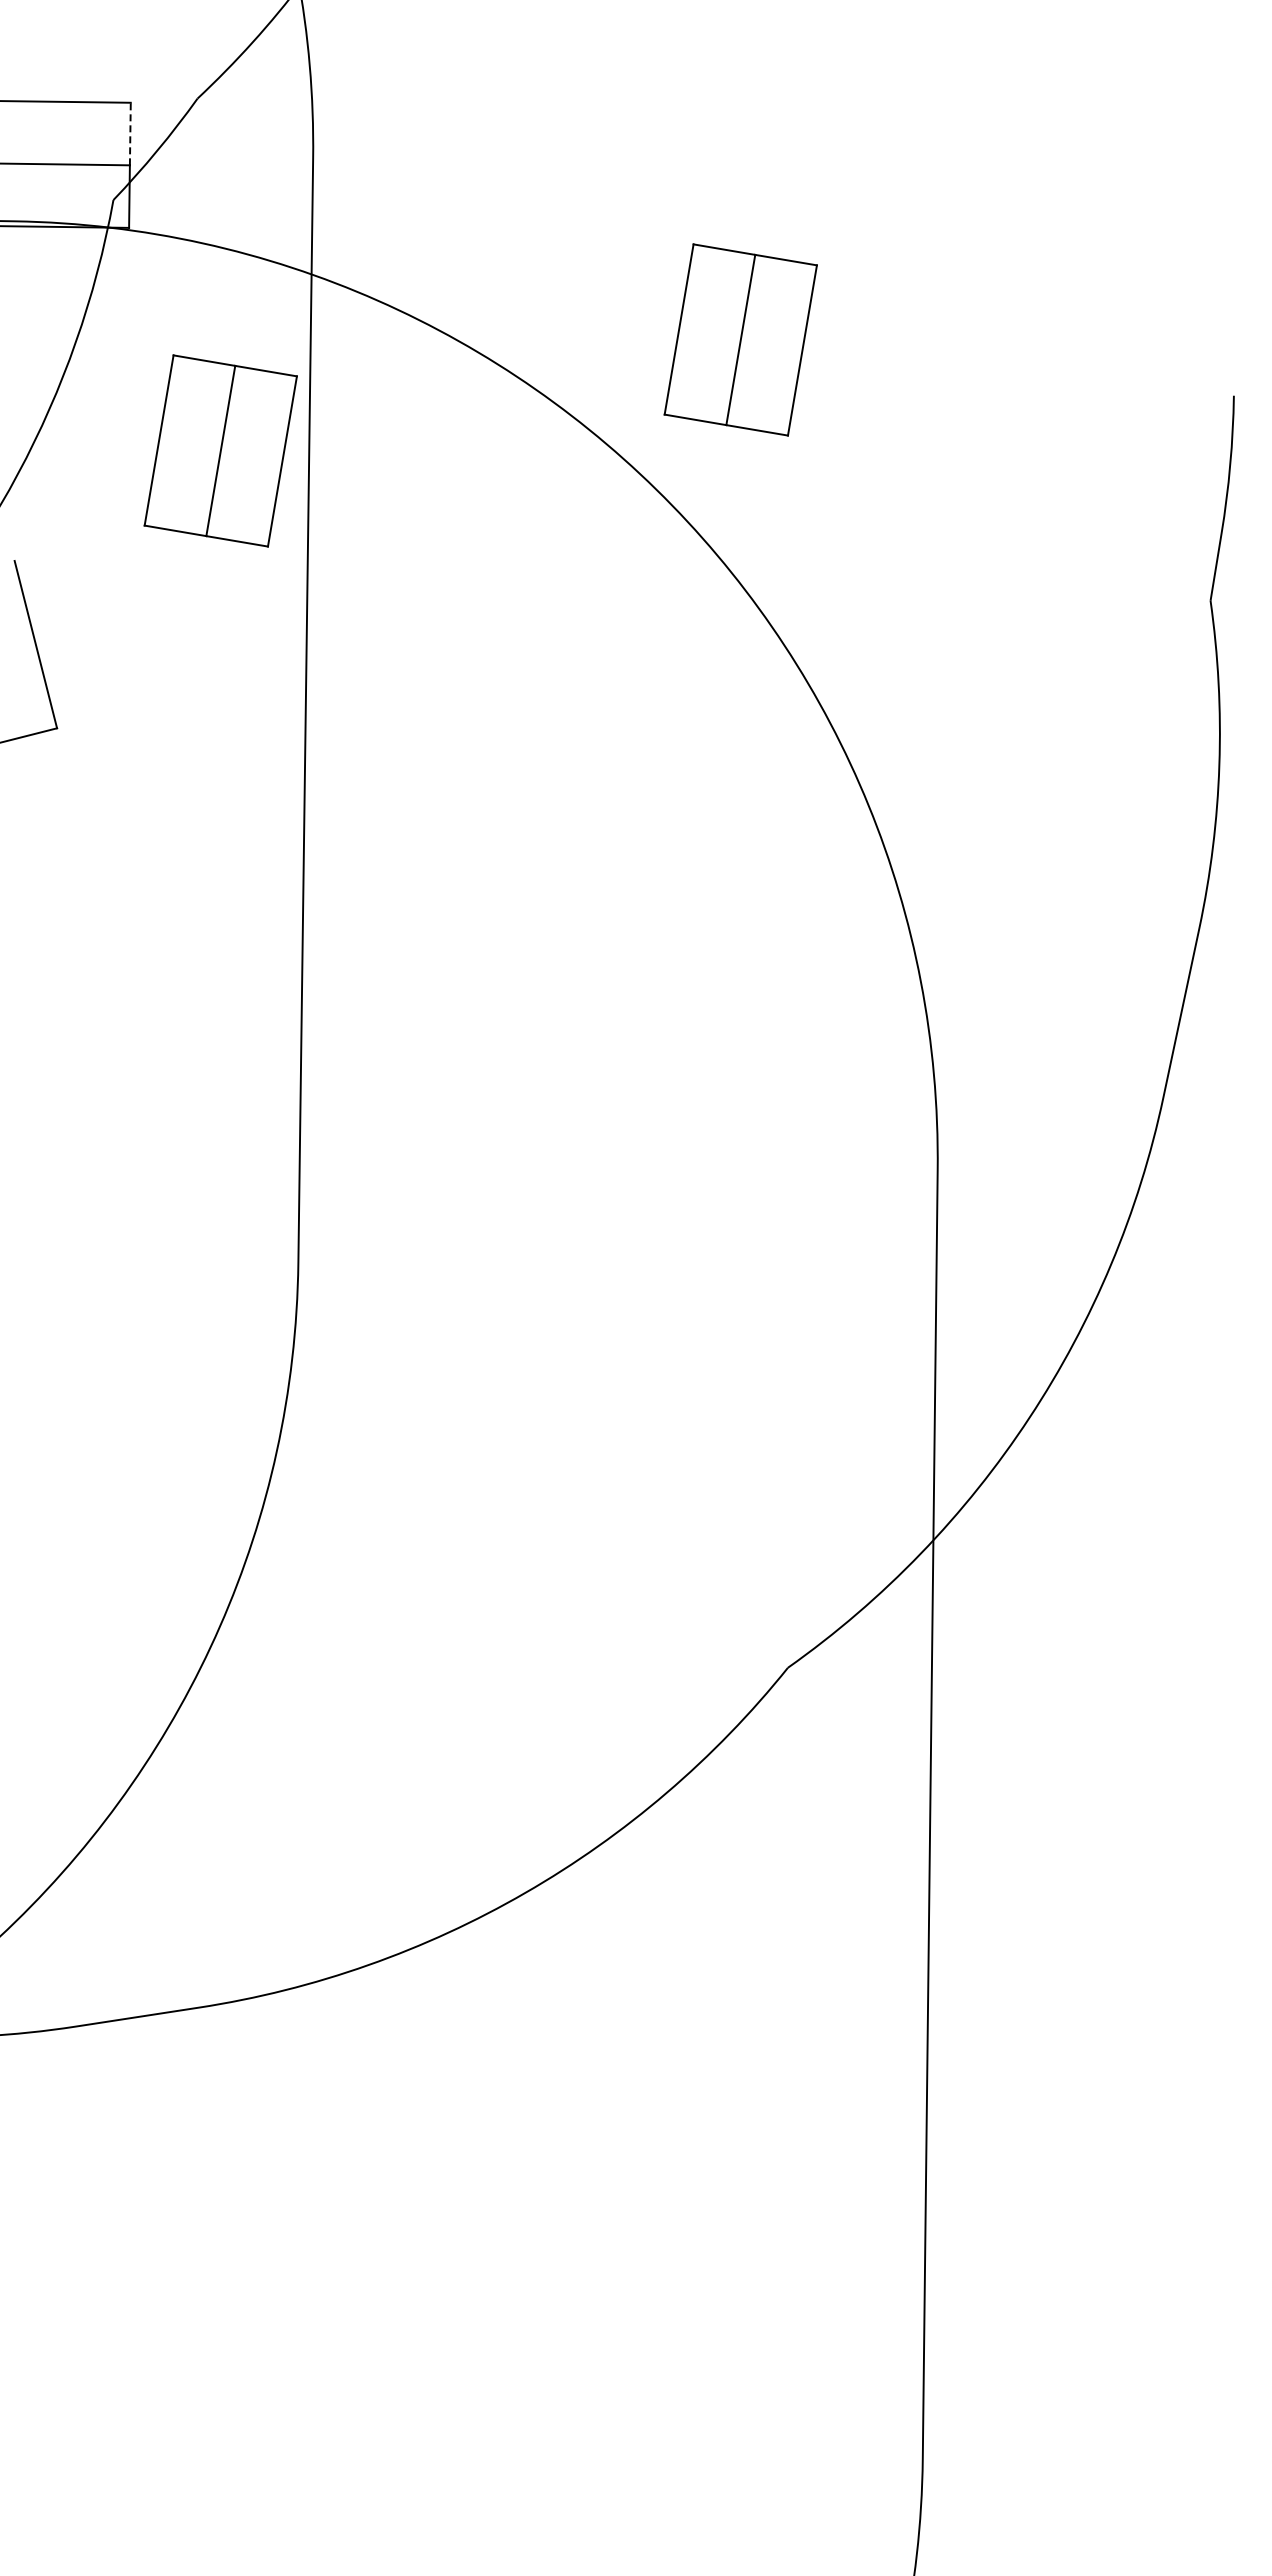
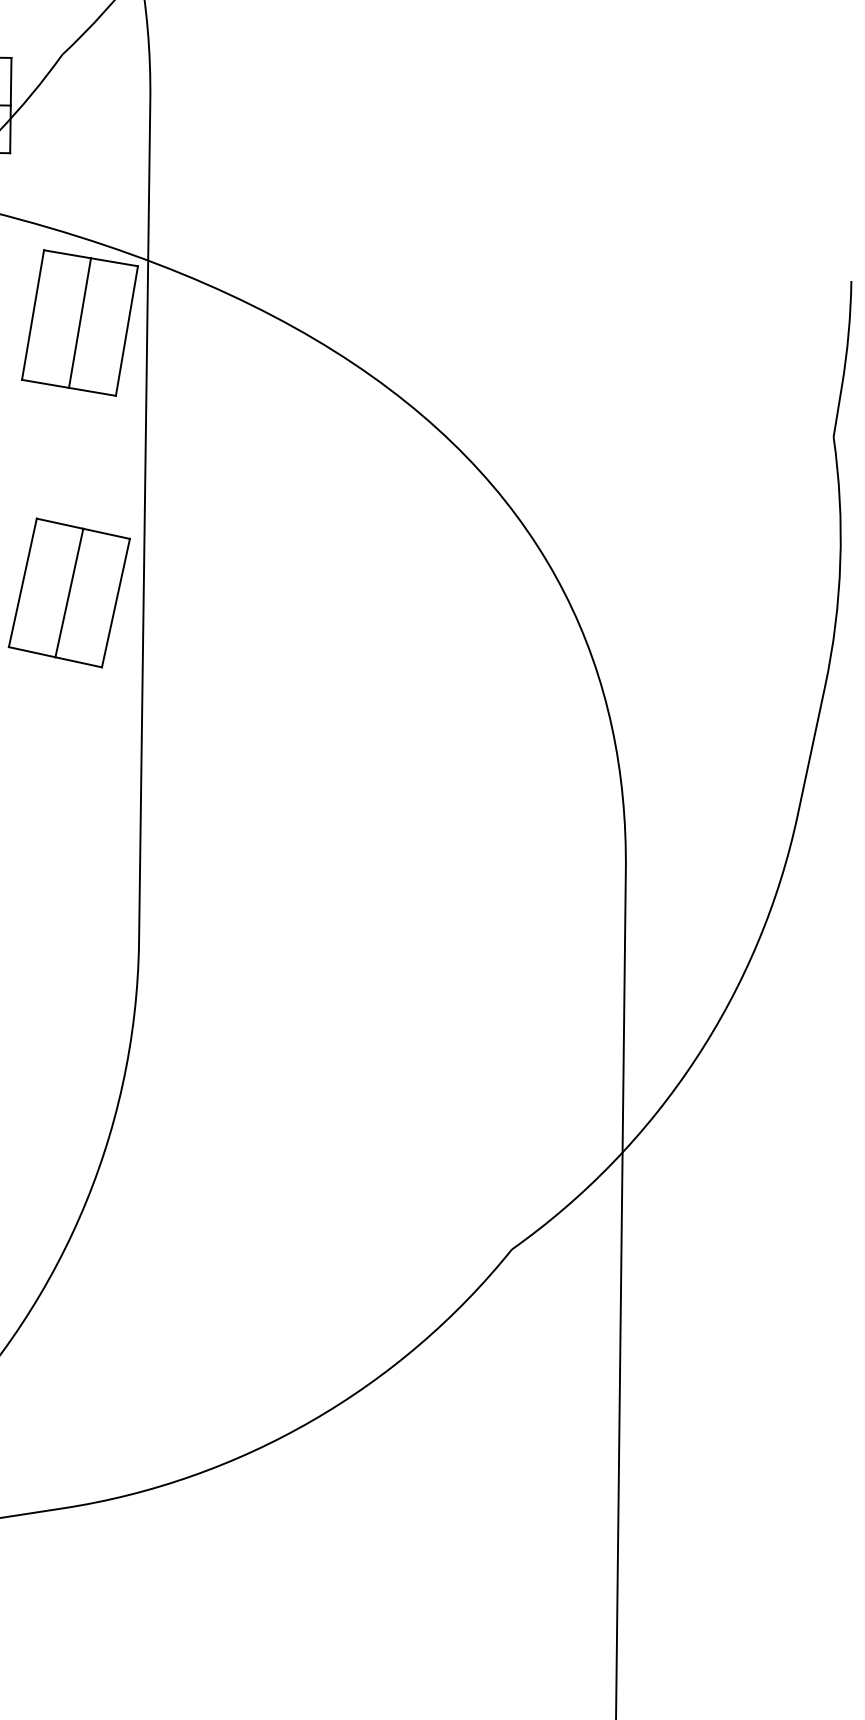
line: (130, 133) -> (11, 81), dashed -> solid
part: (740, 339) -> (475, 238), removed
part: (206, 805) -> (69, 592), added

